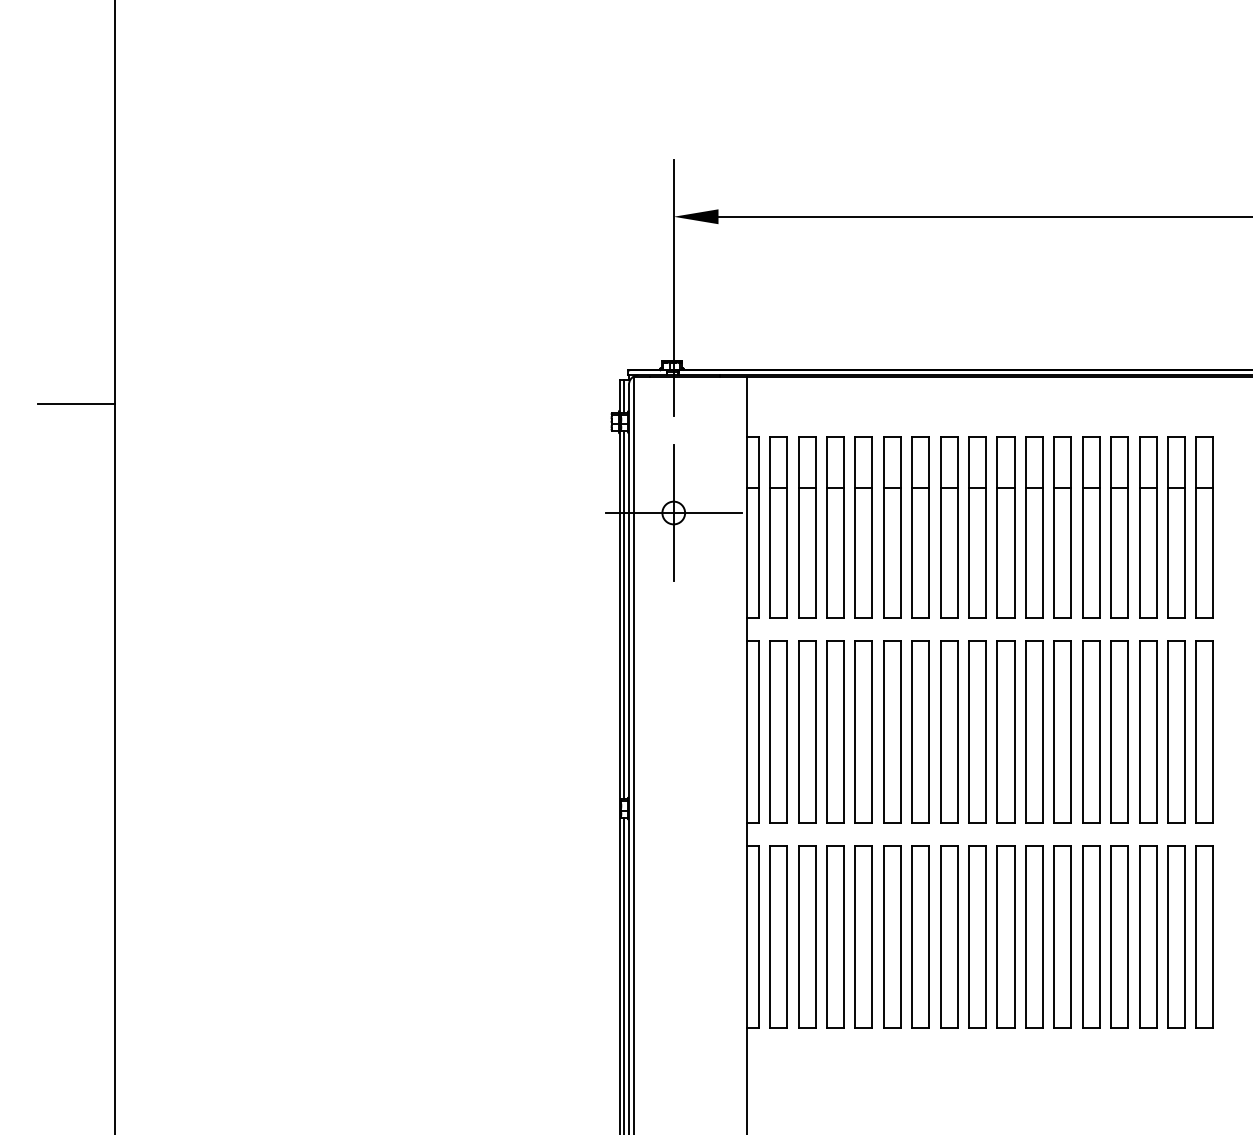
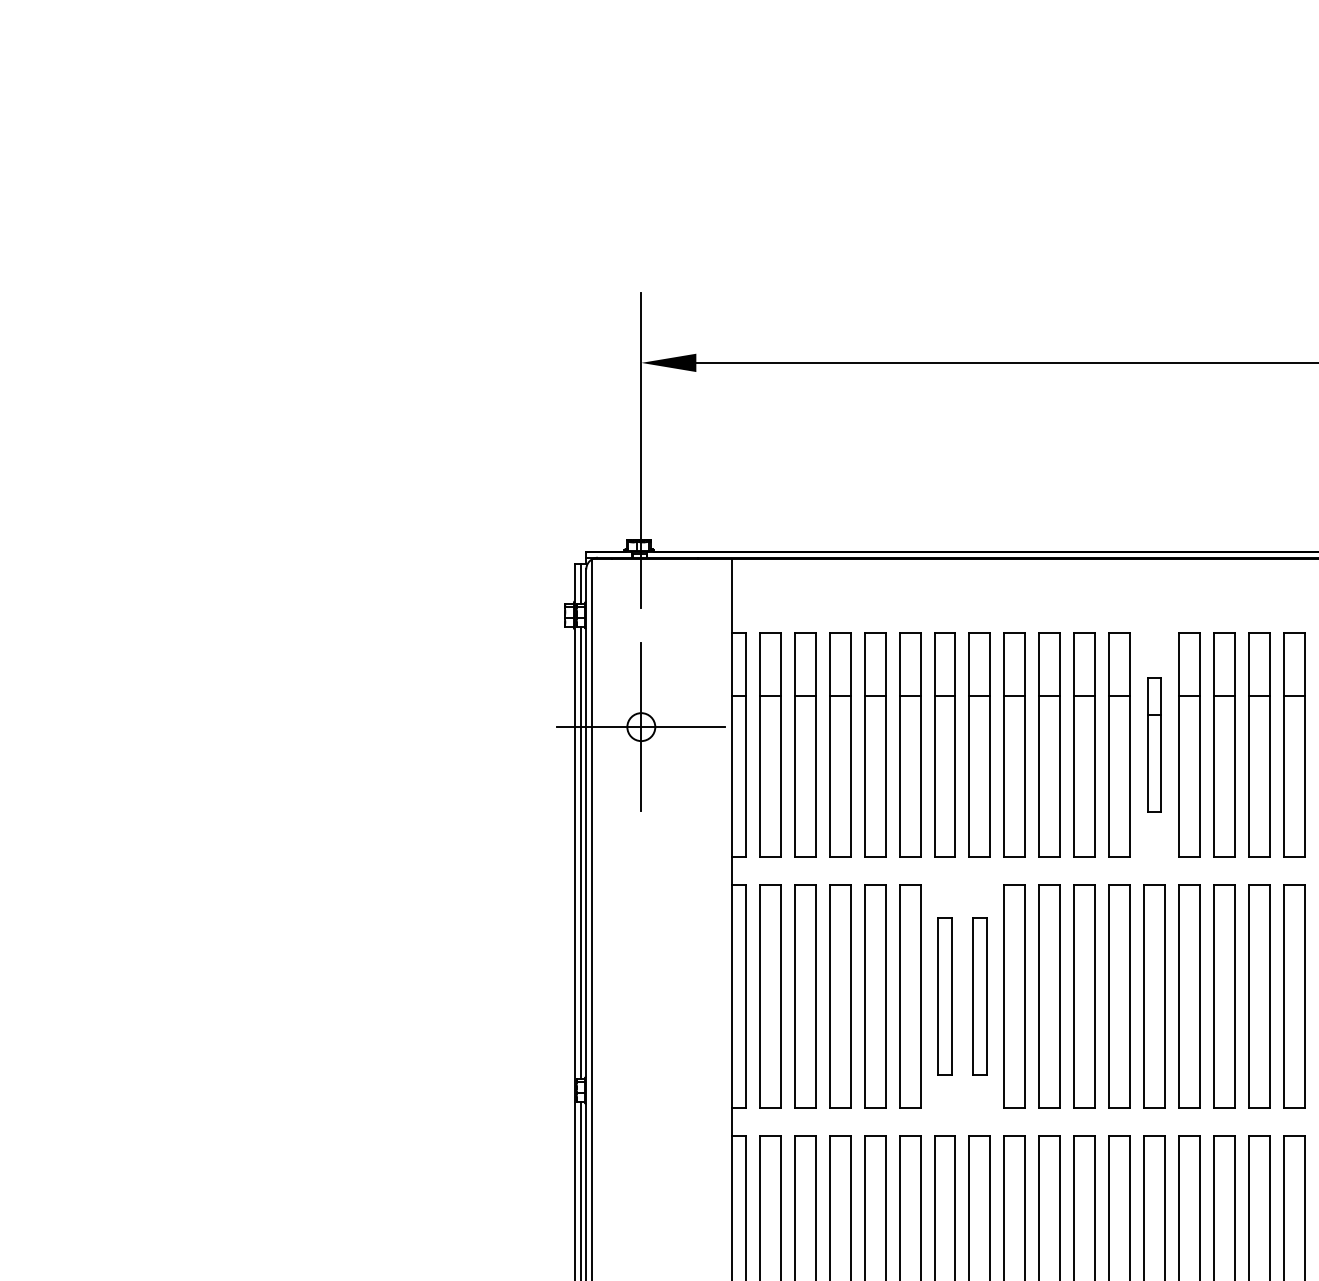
part: (1091, 527) -> (1154, 744), size x0.6
part: (920, 731) -> (944, 995), size x0.7
part: (949, 731) -> (980, 995), size x0.7

